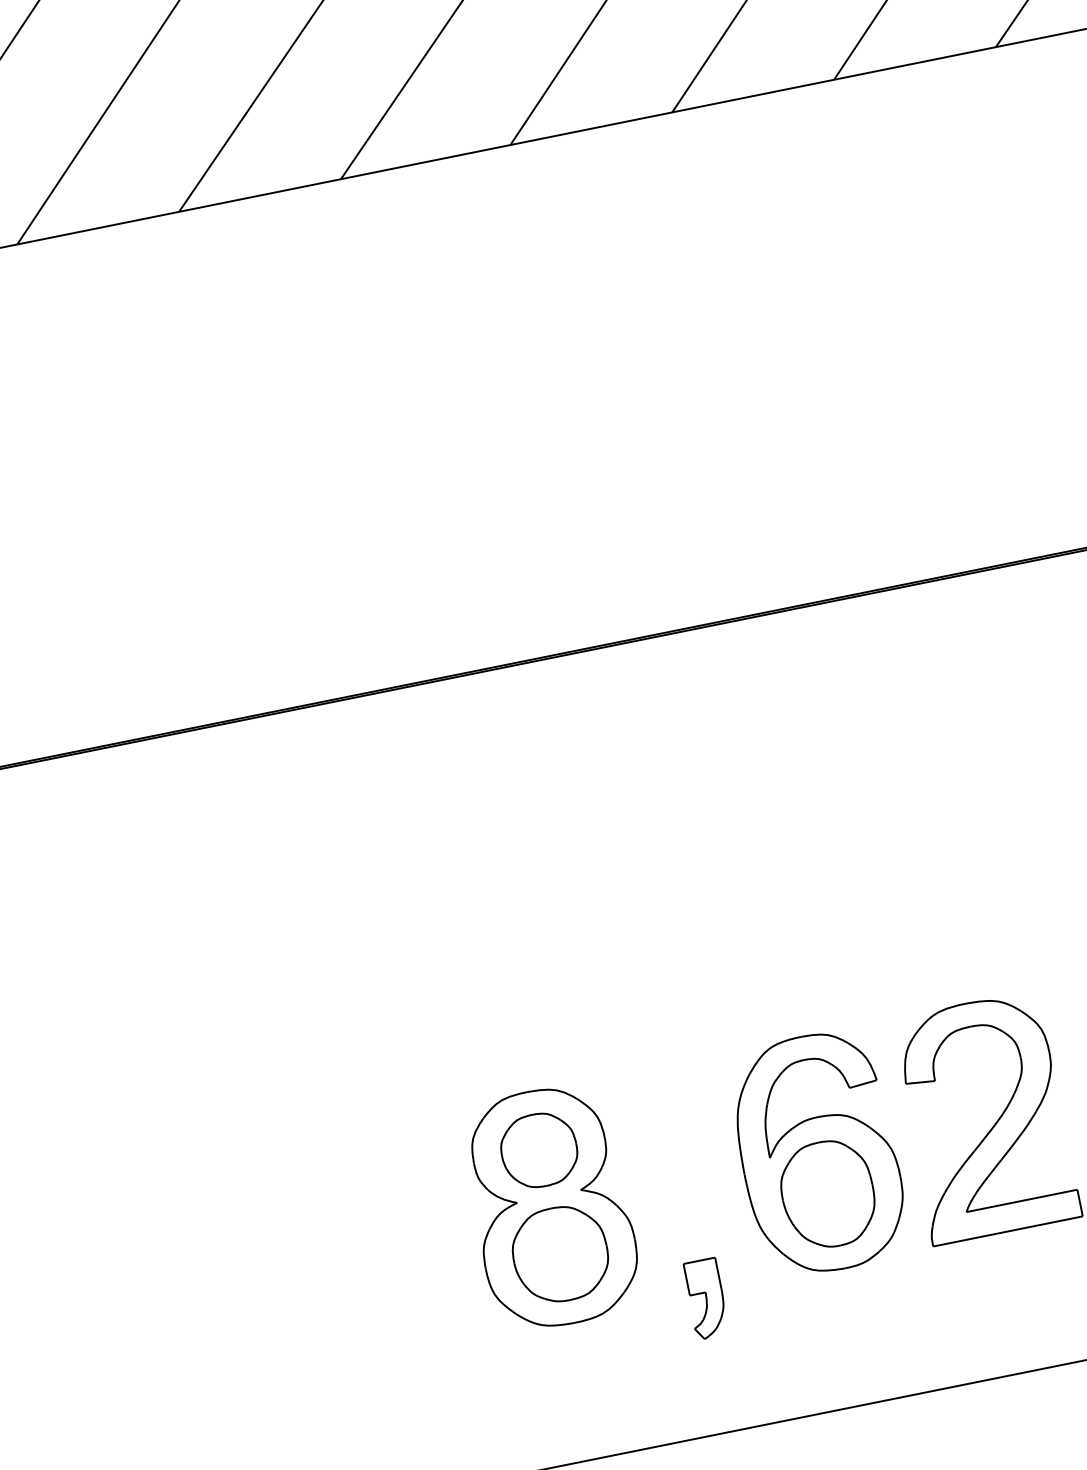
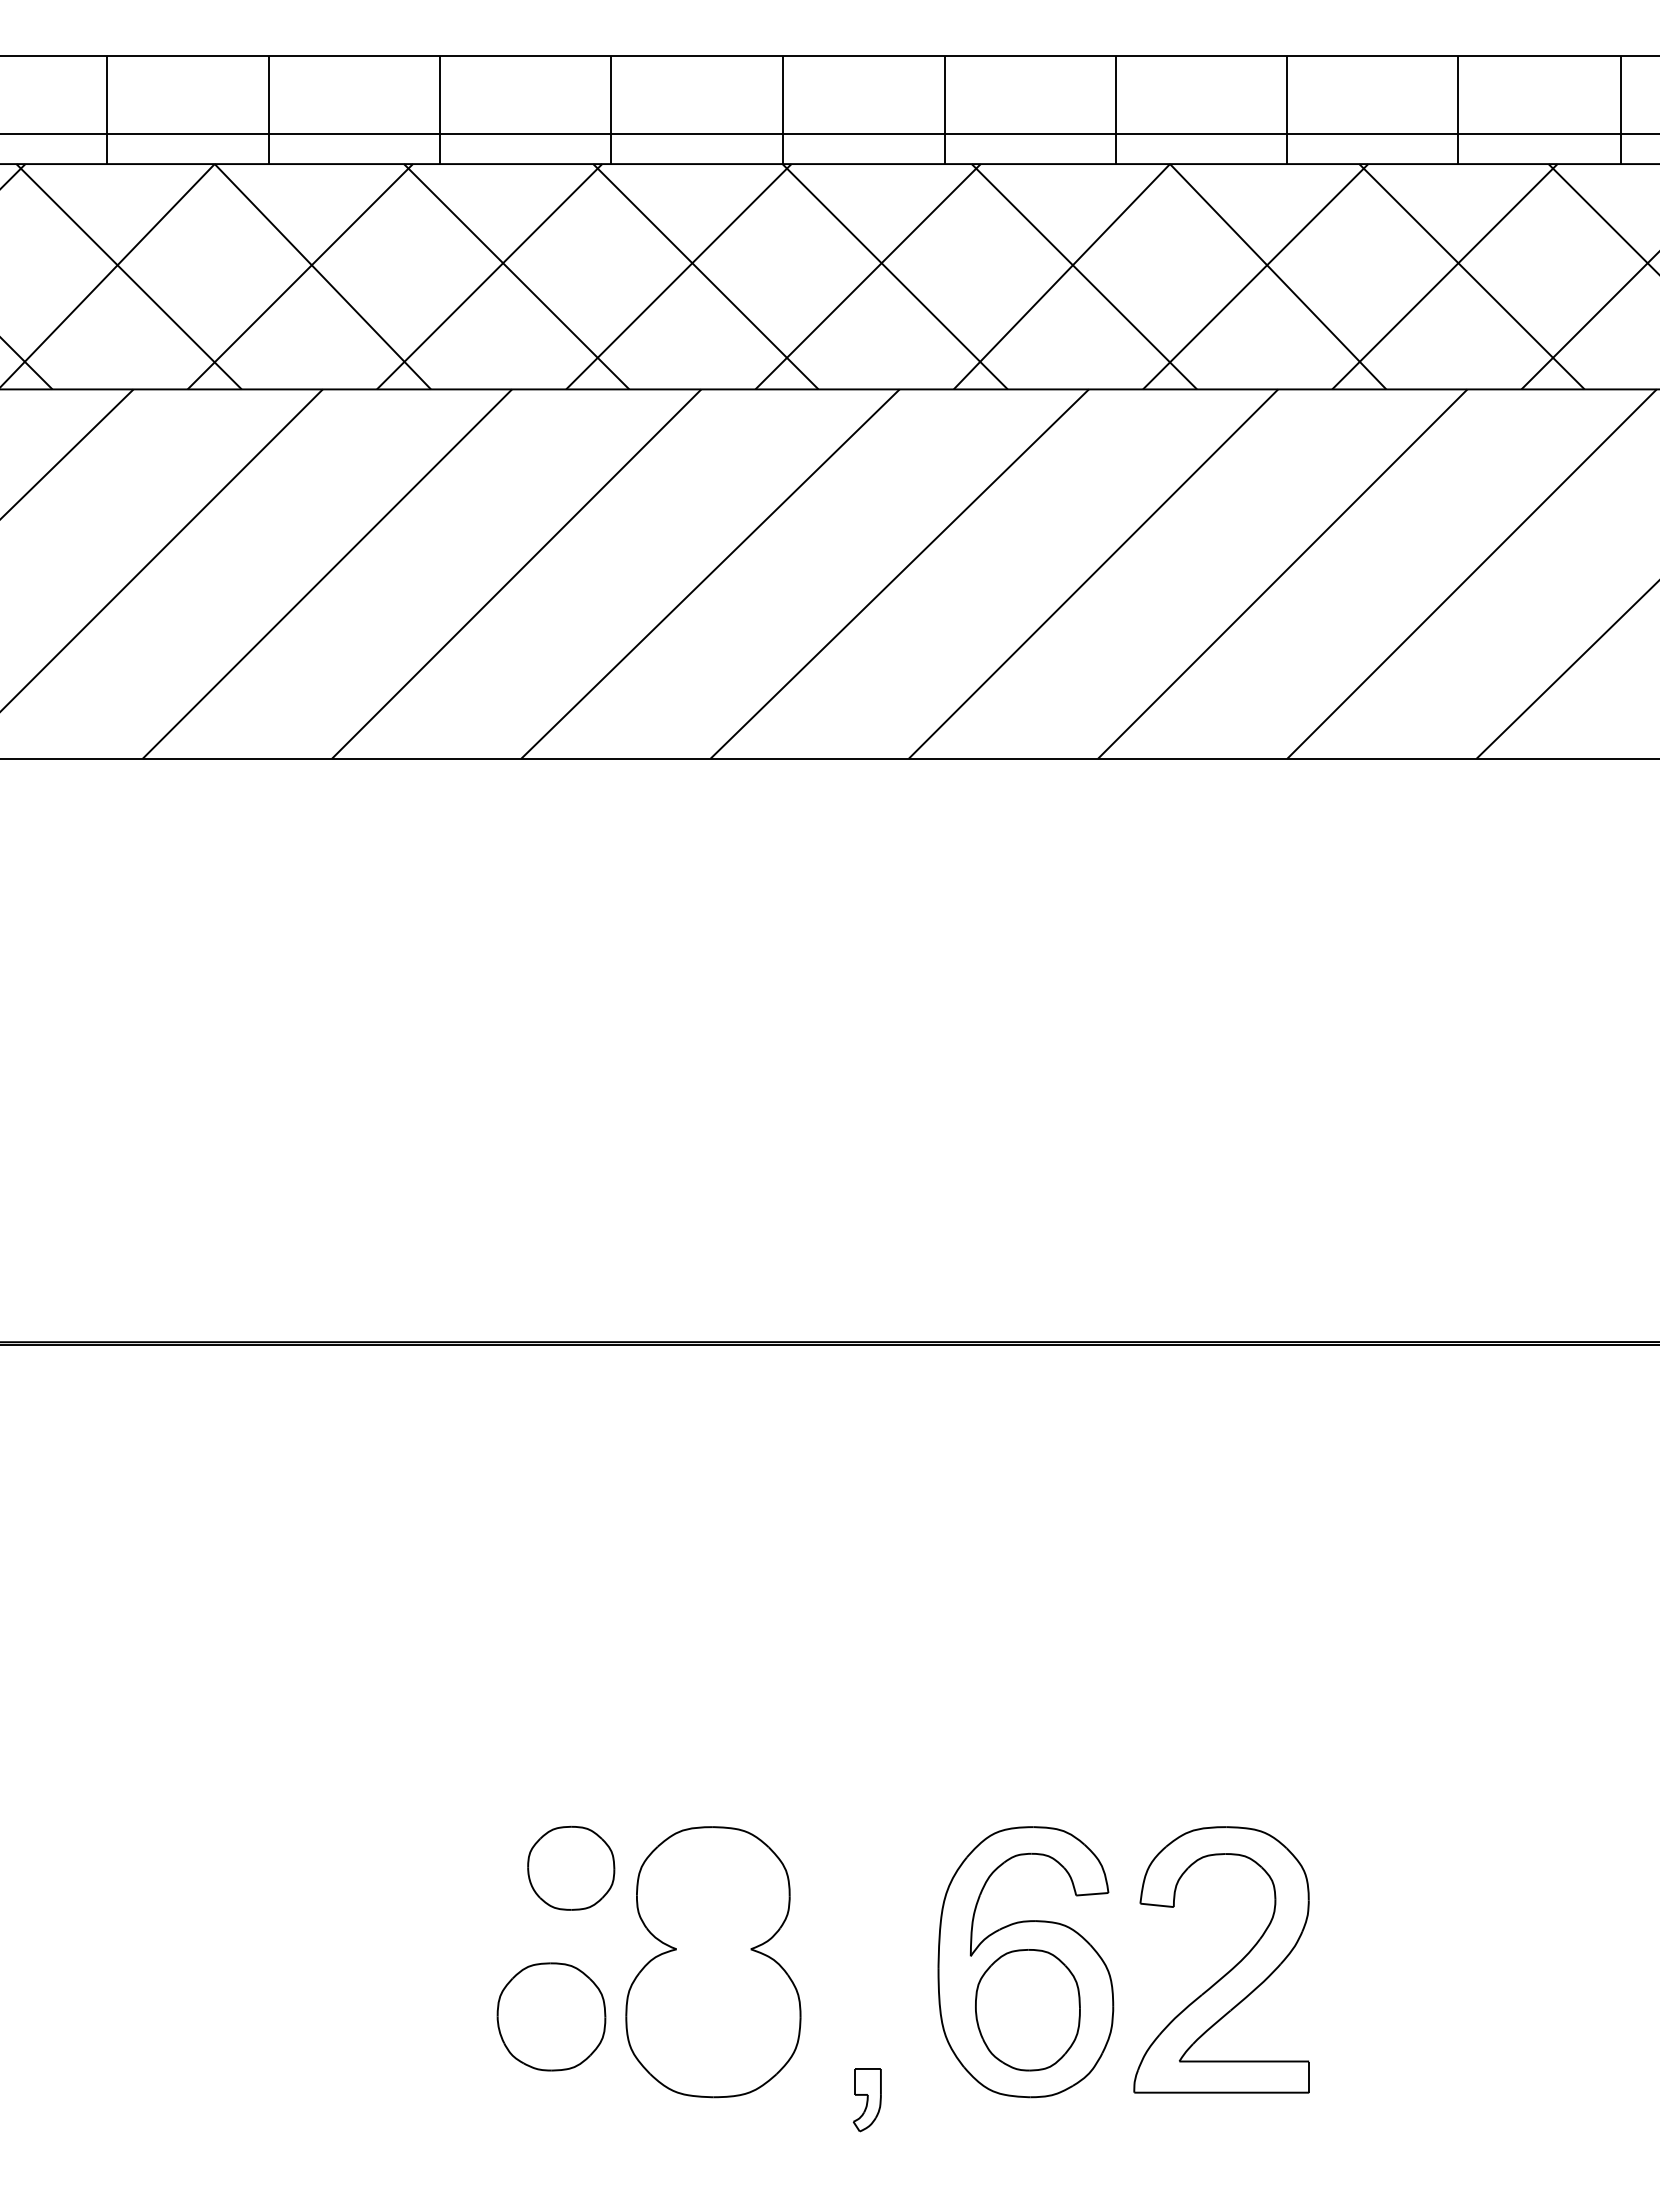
part: (539, 1149) -> (571, 1867), moved
part: (560, 1253) -> (551, 2016), moved
part: (706, 1298) -> (867, 2099), size x0.7

